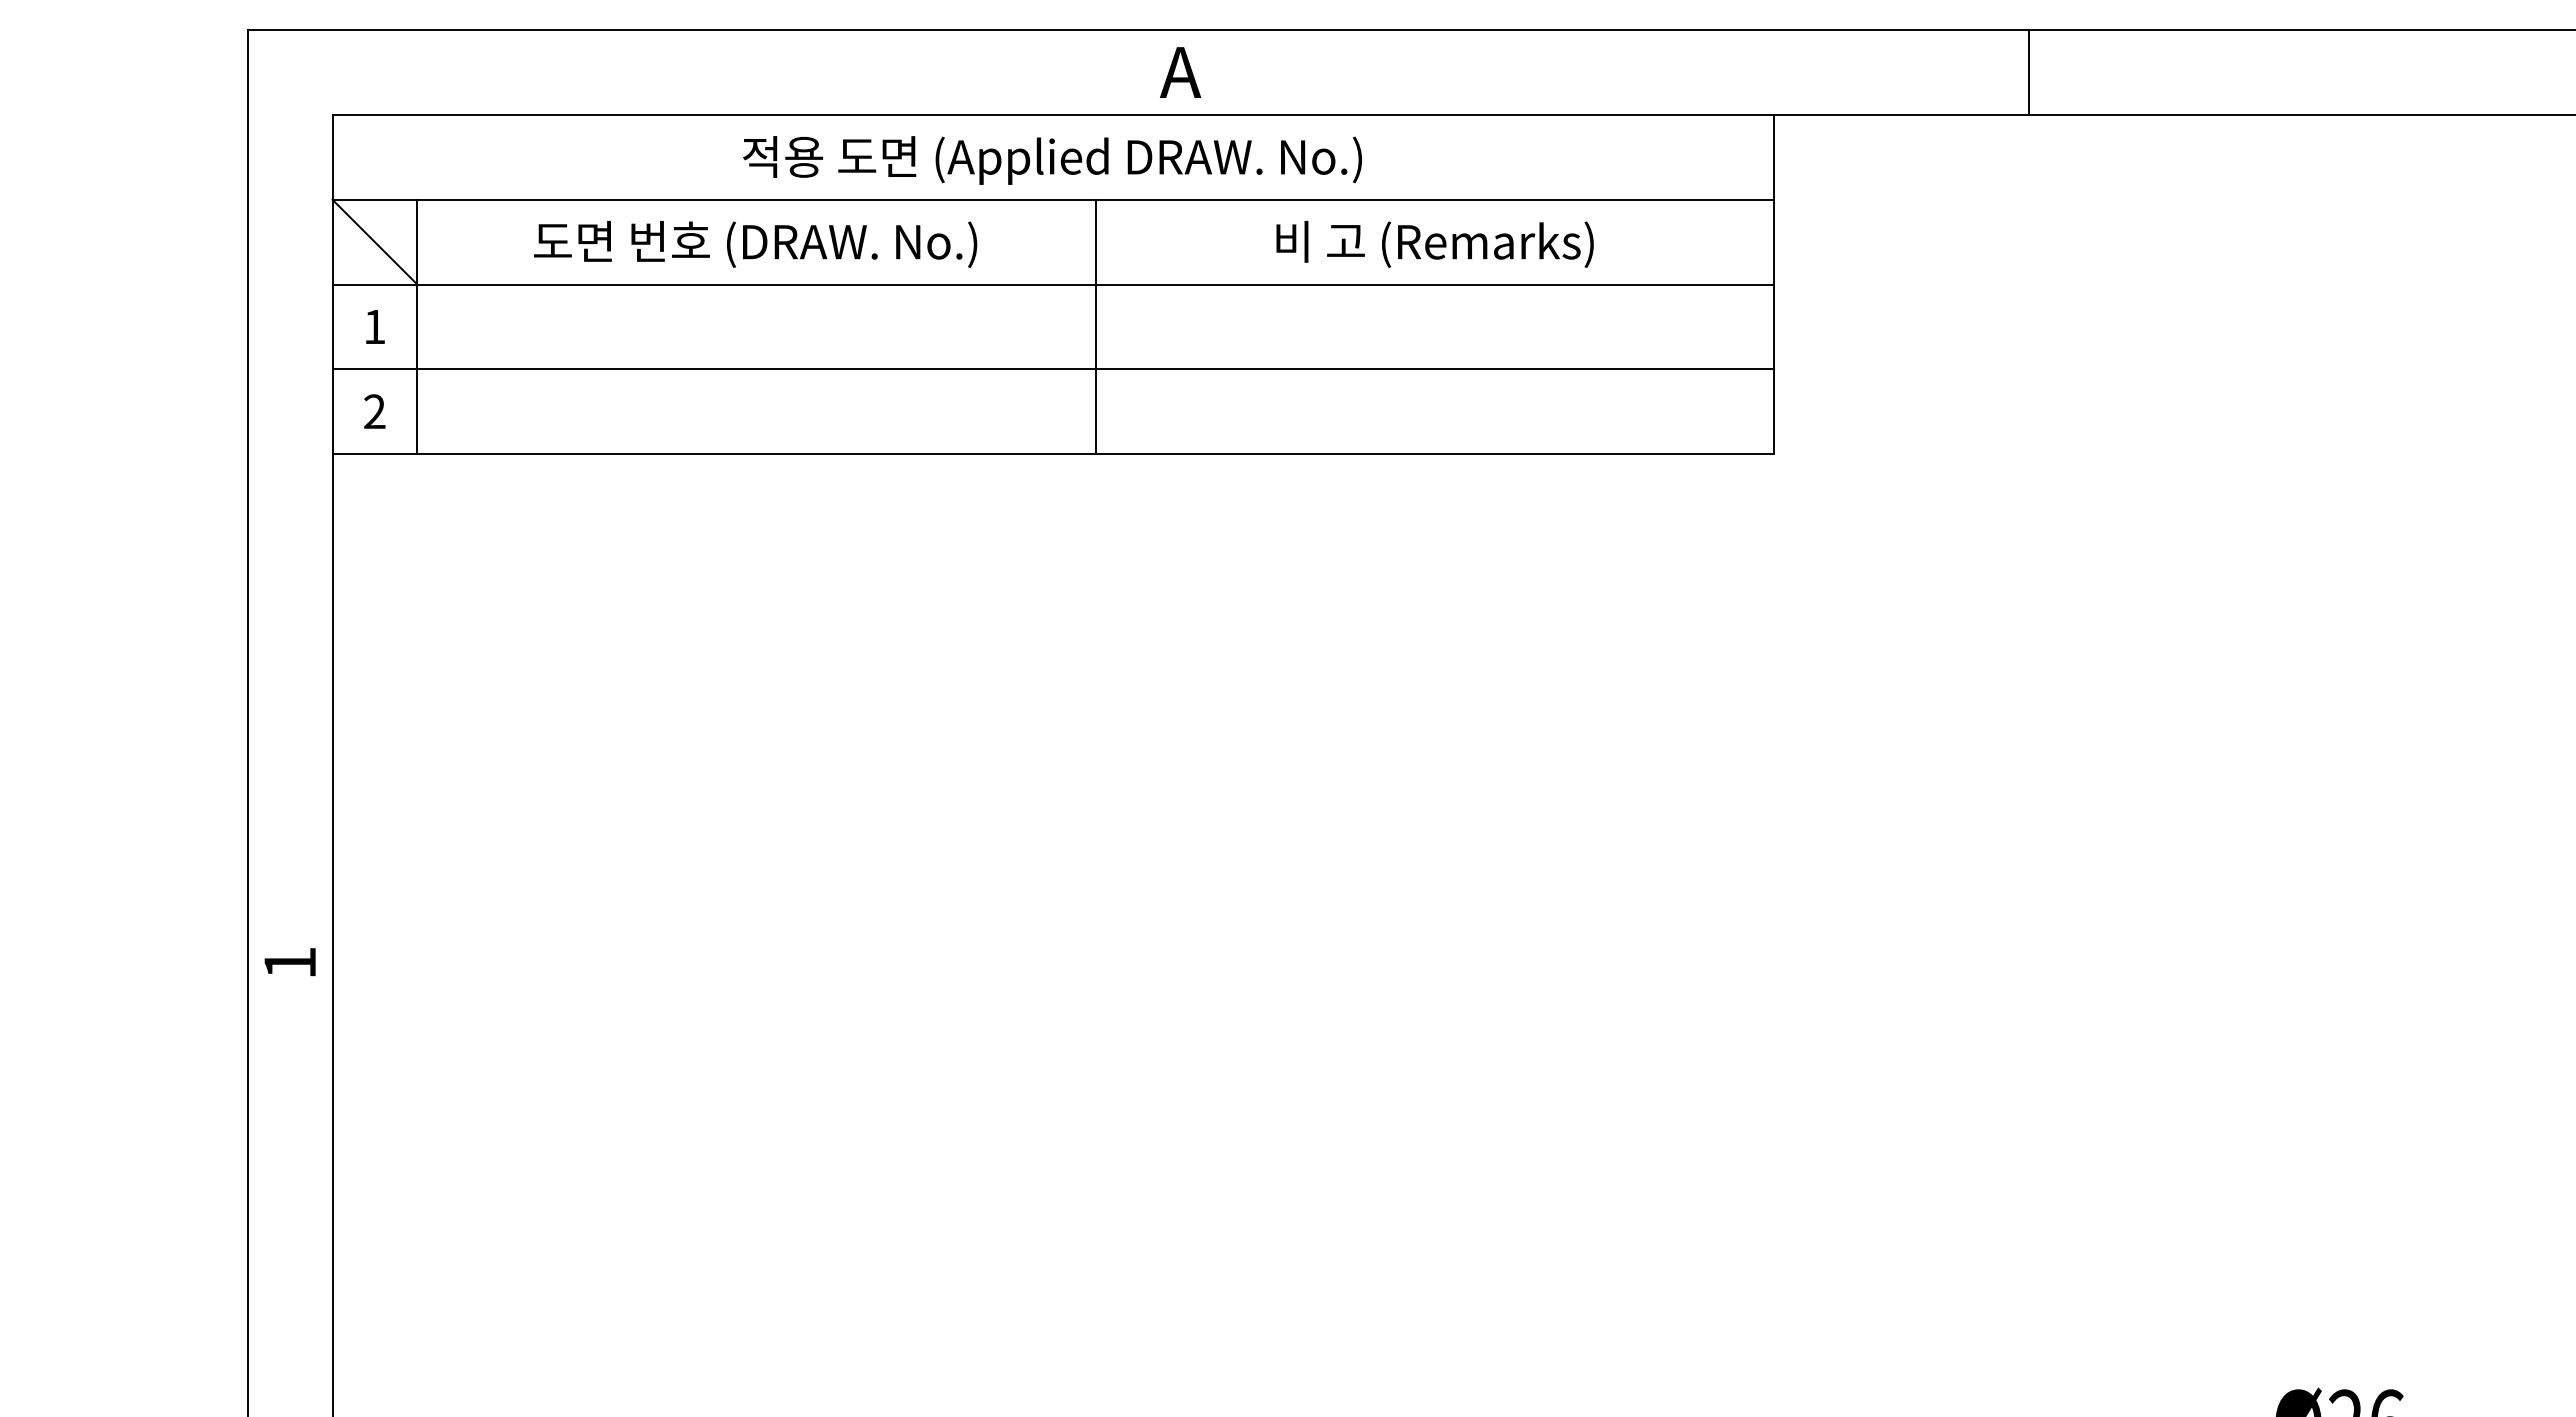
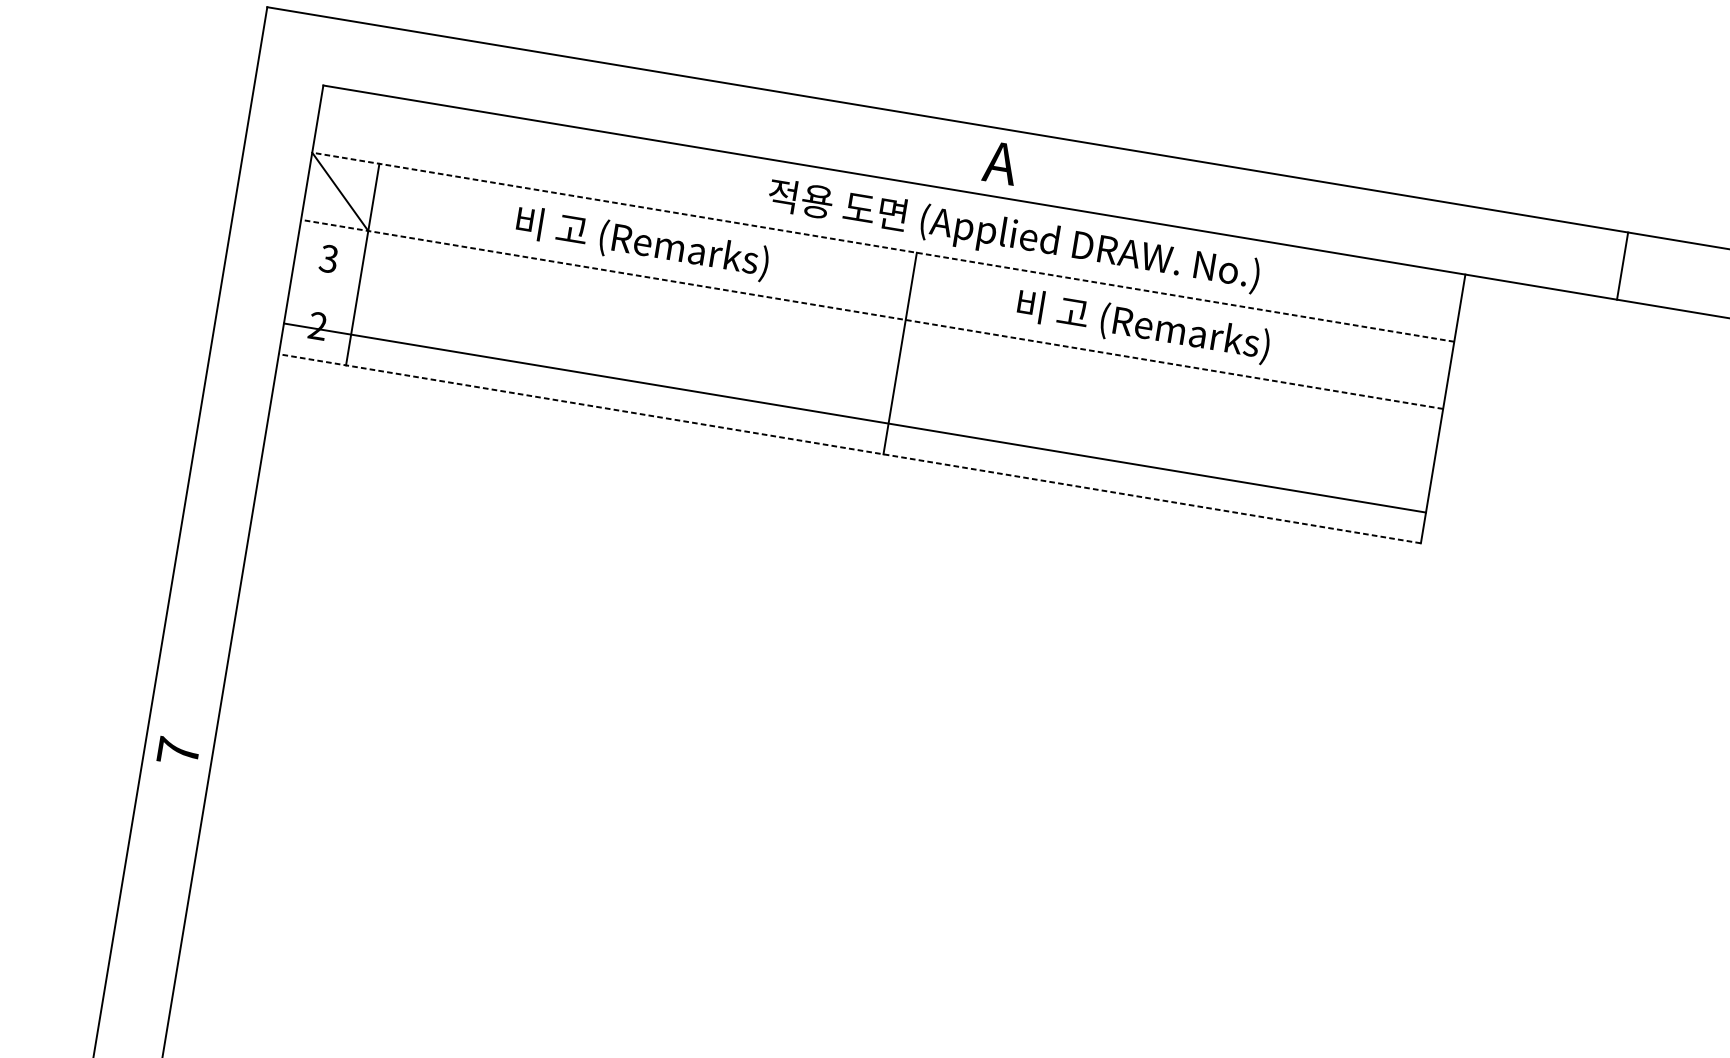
line: (2028, 72) -> (1622, 266), moved
text: (1052, 160) -> (1013, 236), moved
line: (1053, 199) -> (883, 247), solid -> dashed
text: (755, 243) -> (641, 242), 도면 번호 (DRAW. No.) -> 비 고 (Remarks)
text: (1434, 243) -> (1143, 325), moved
line: (1053, 284) -> (872, 314), solid -> dashed
text: (374, 326) -> (328, 258), 1 -> 3
line: (1053, 369) -> (855, 418), moved
line: (1053, 454) -> (849, 449), solid -> dashed
text: (289, 962) -> (178, 751), 1 -> 7

